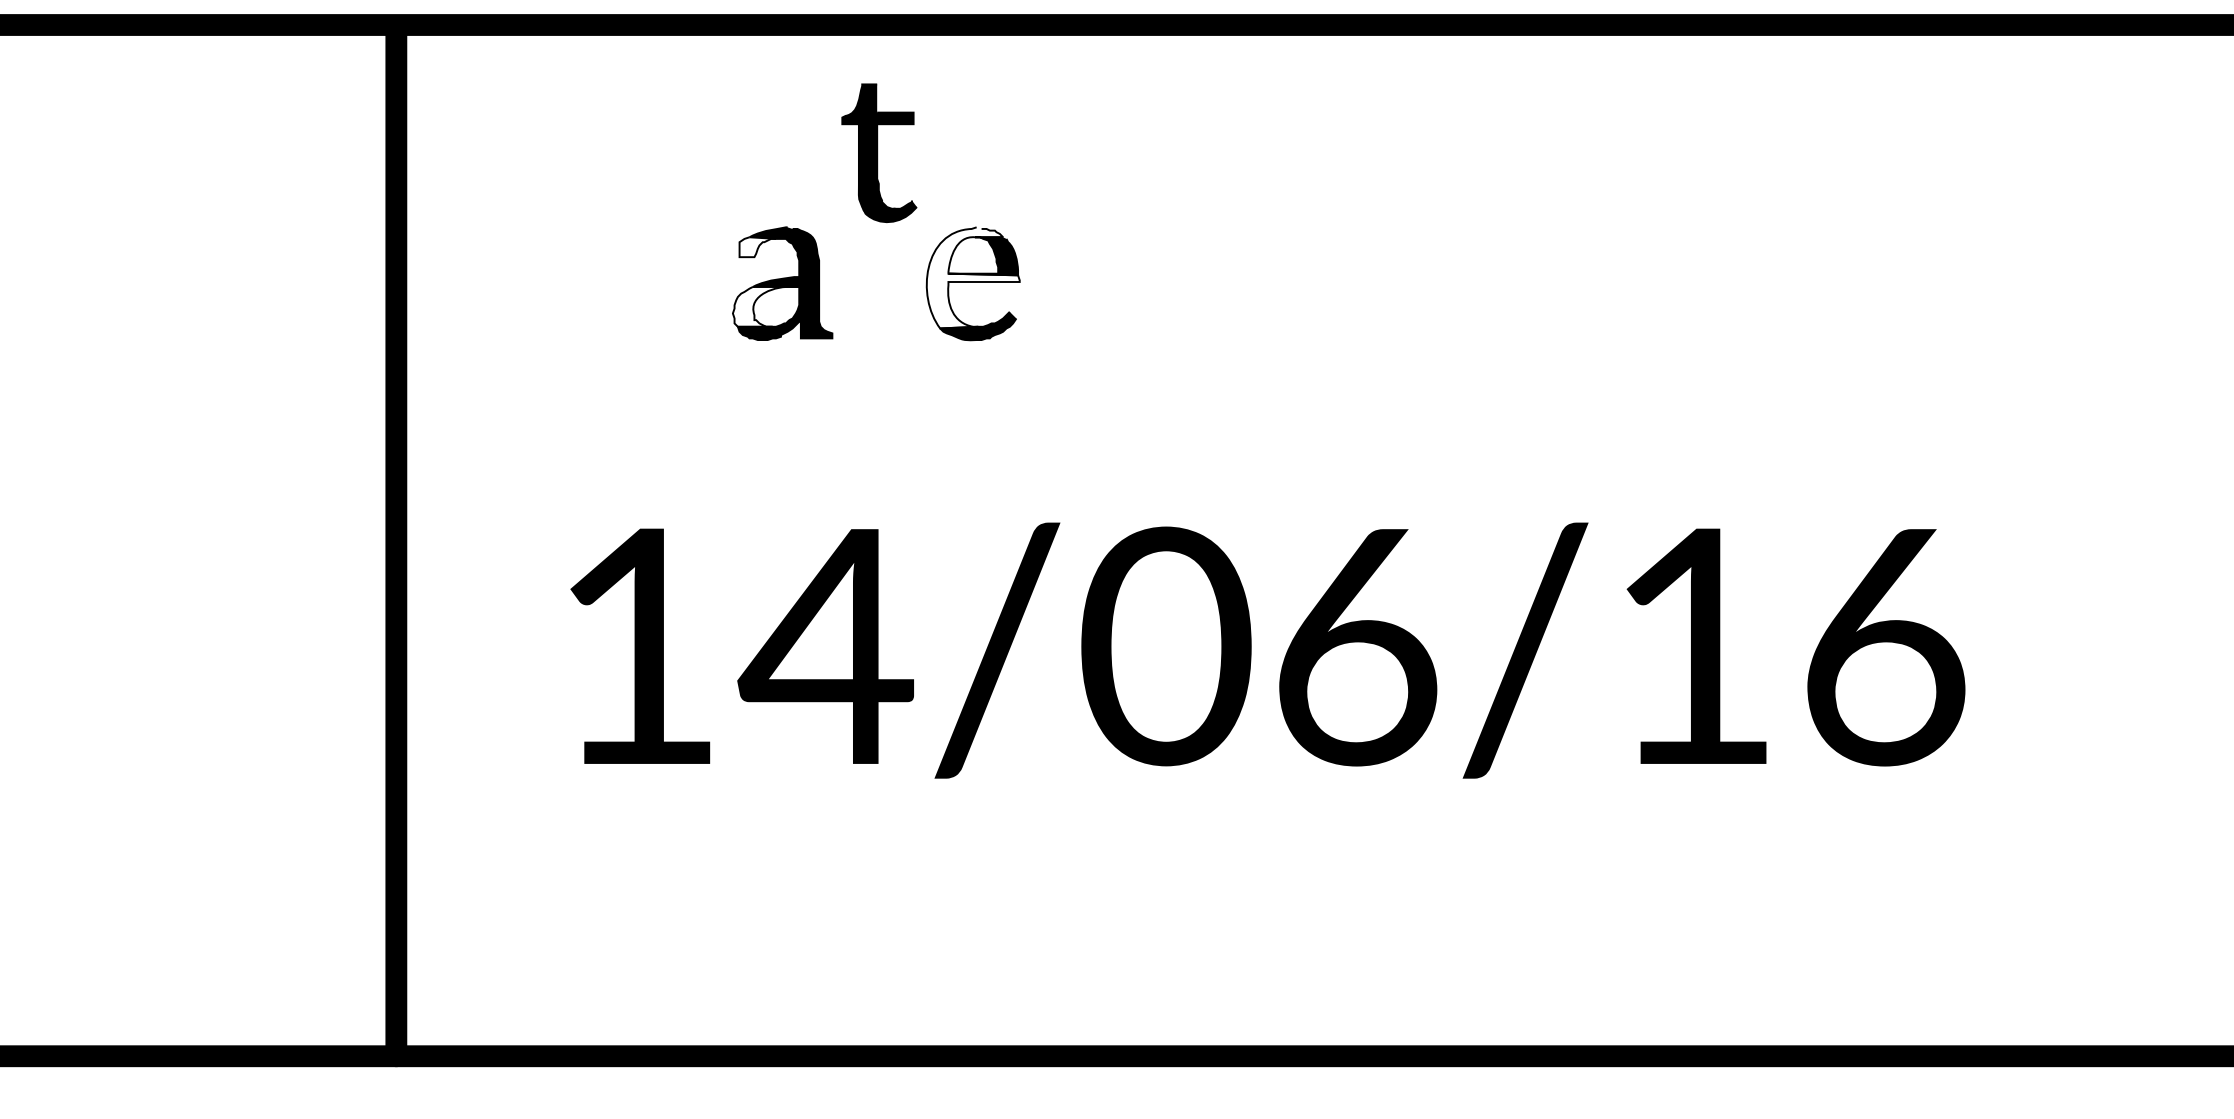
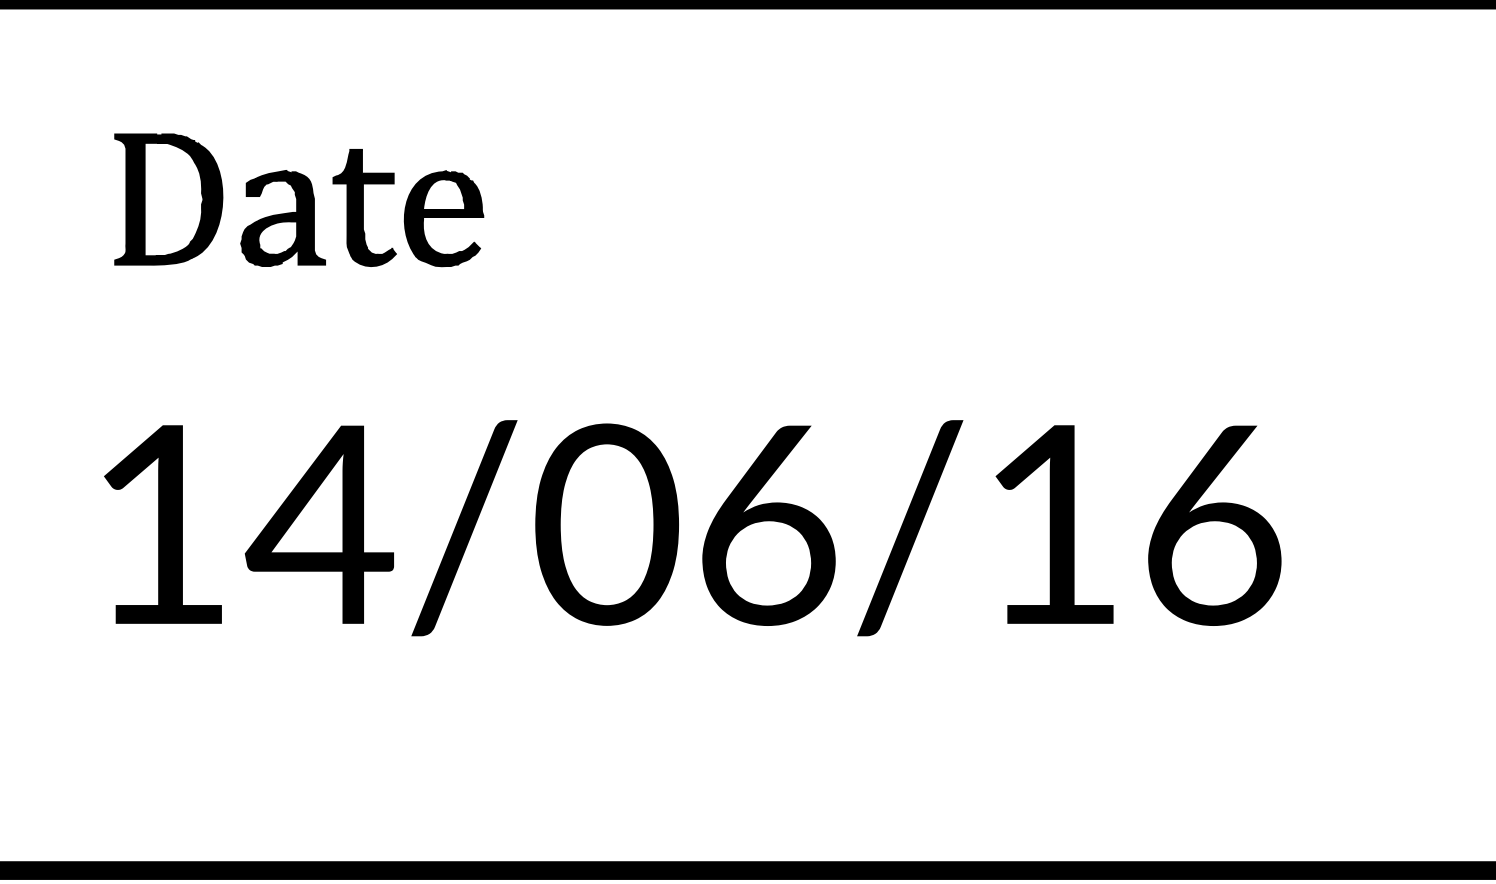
part: (879, 152) -> (364, 207), moved
fill: (757, 247) -> (261, 187), added
part: (646, 261) -> (168, 199), added
fill: (972, 277) -> (443, 213), added
fill: (765, 306) -> (268, 237), added

